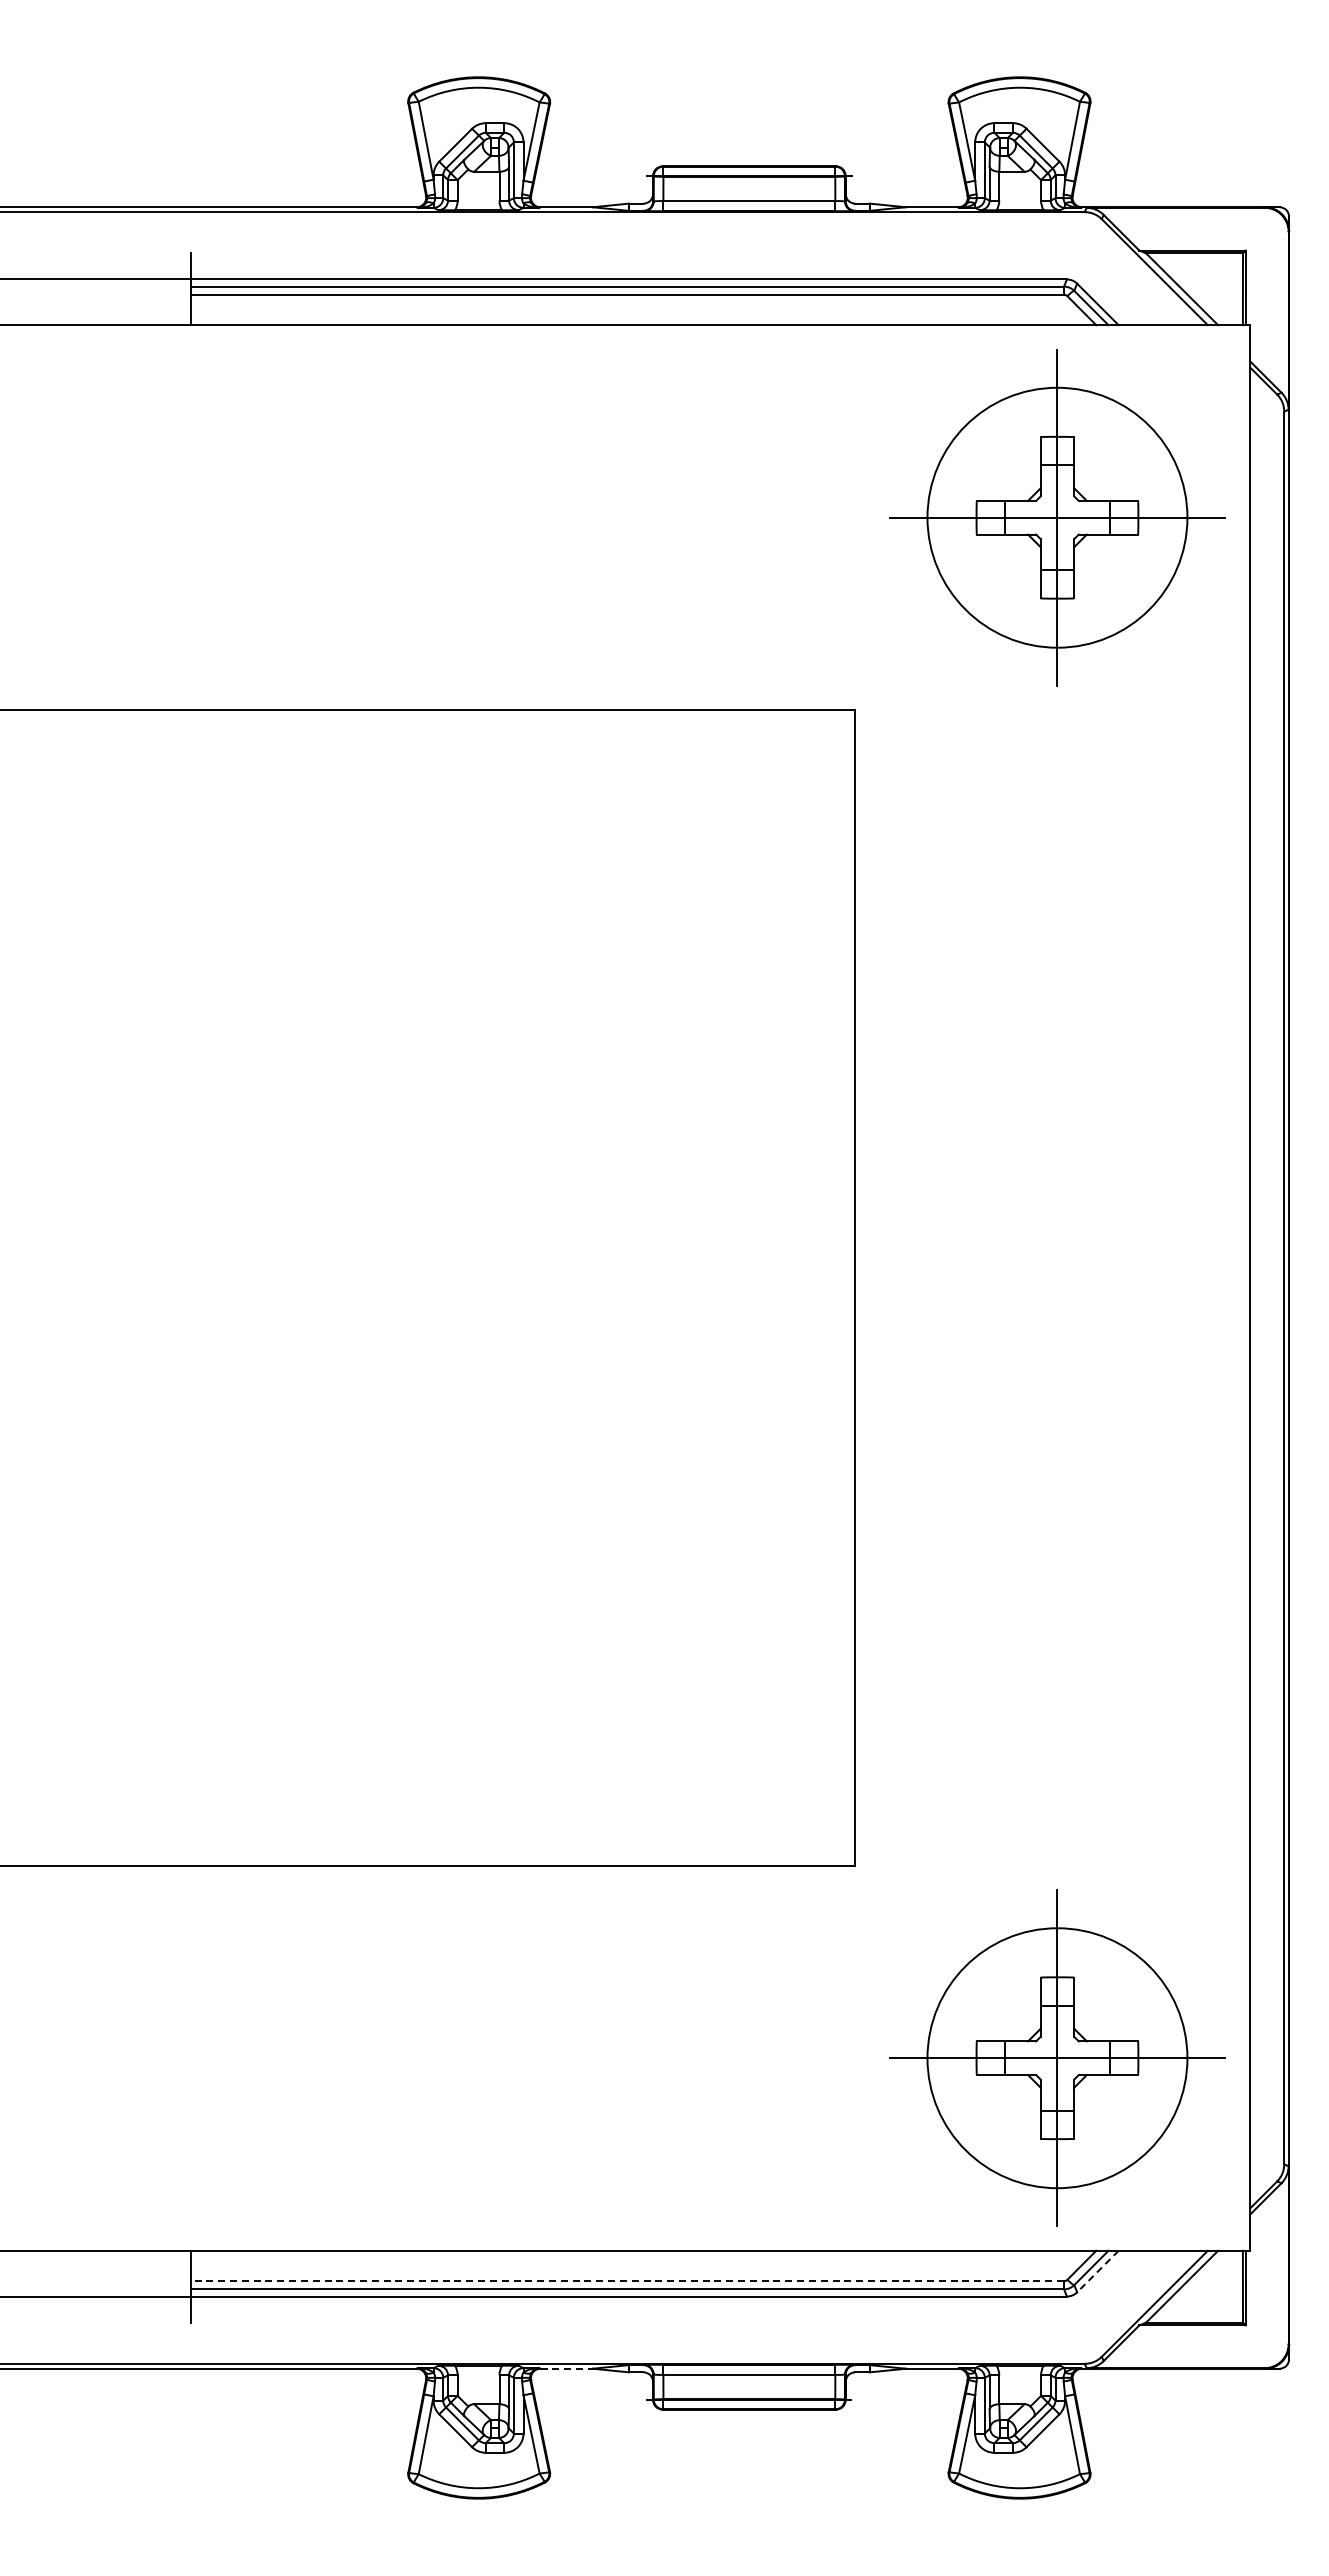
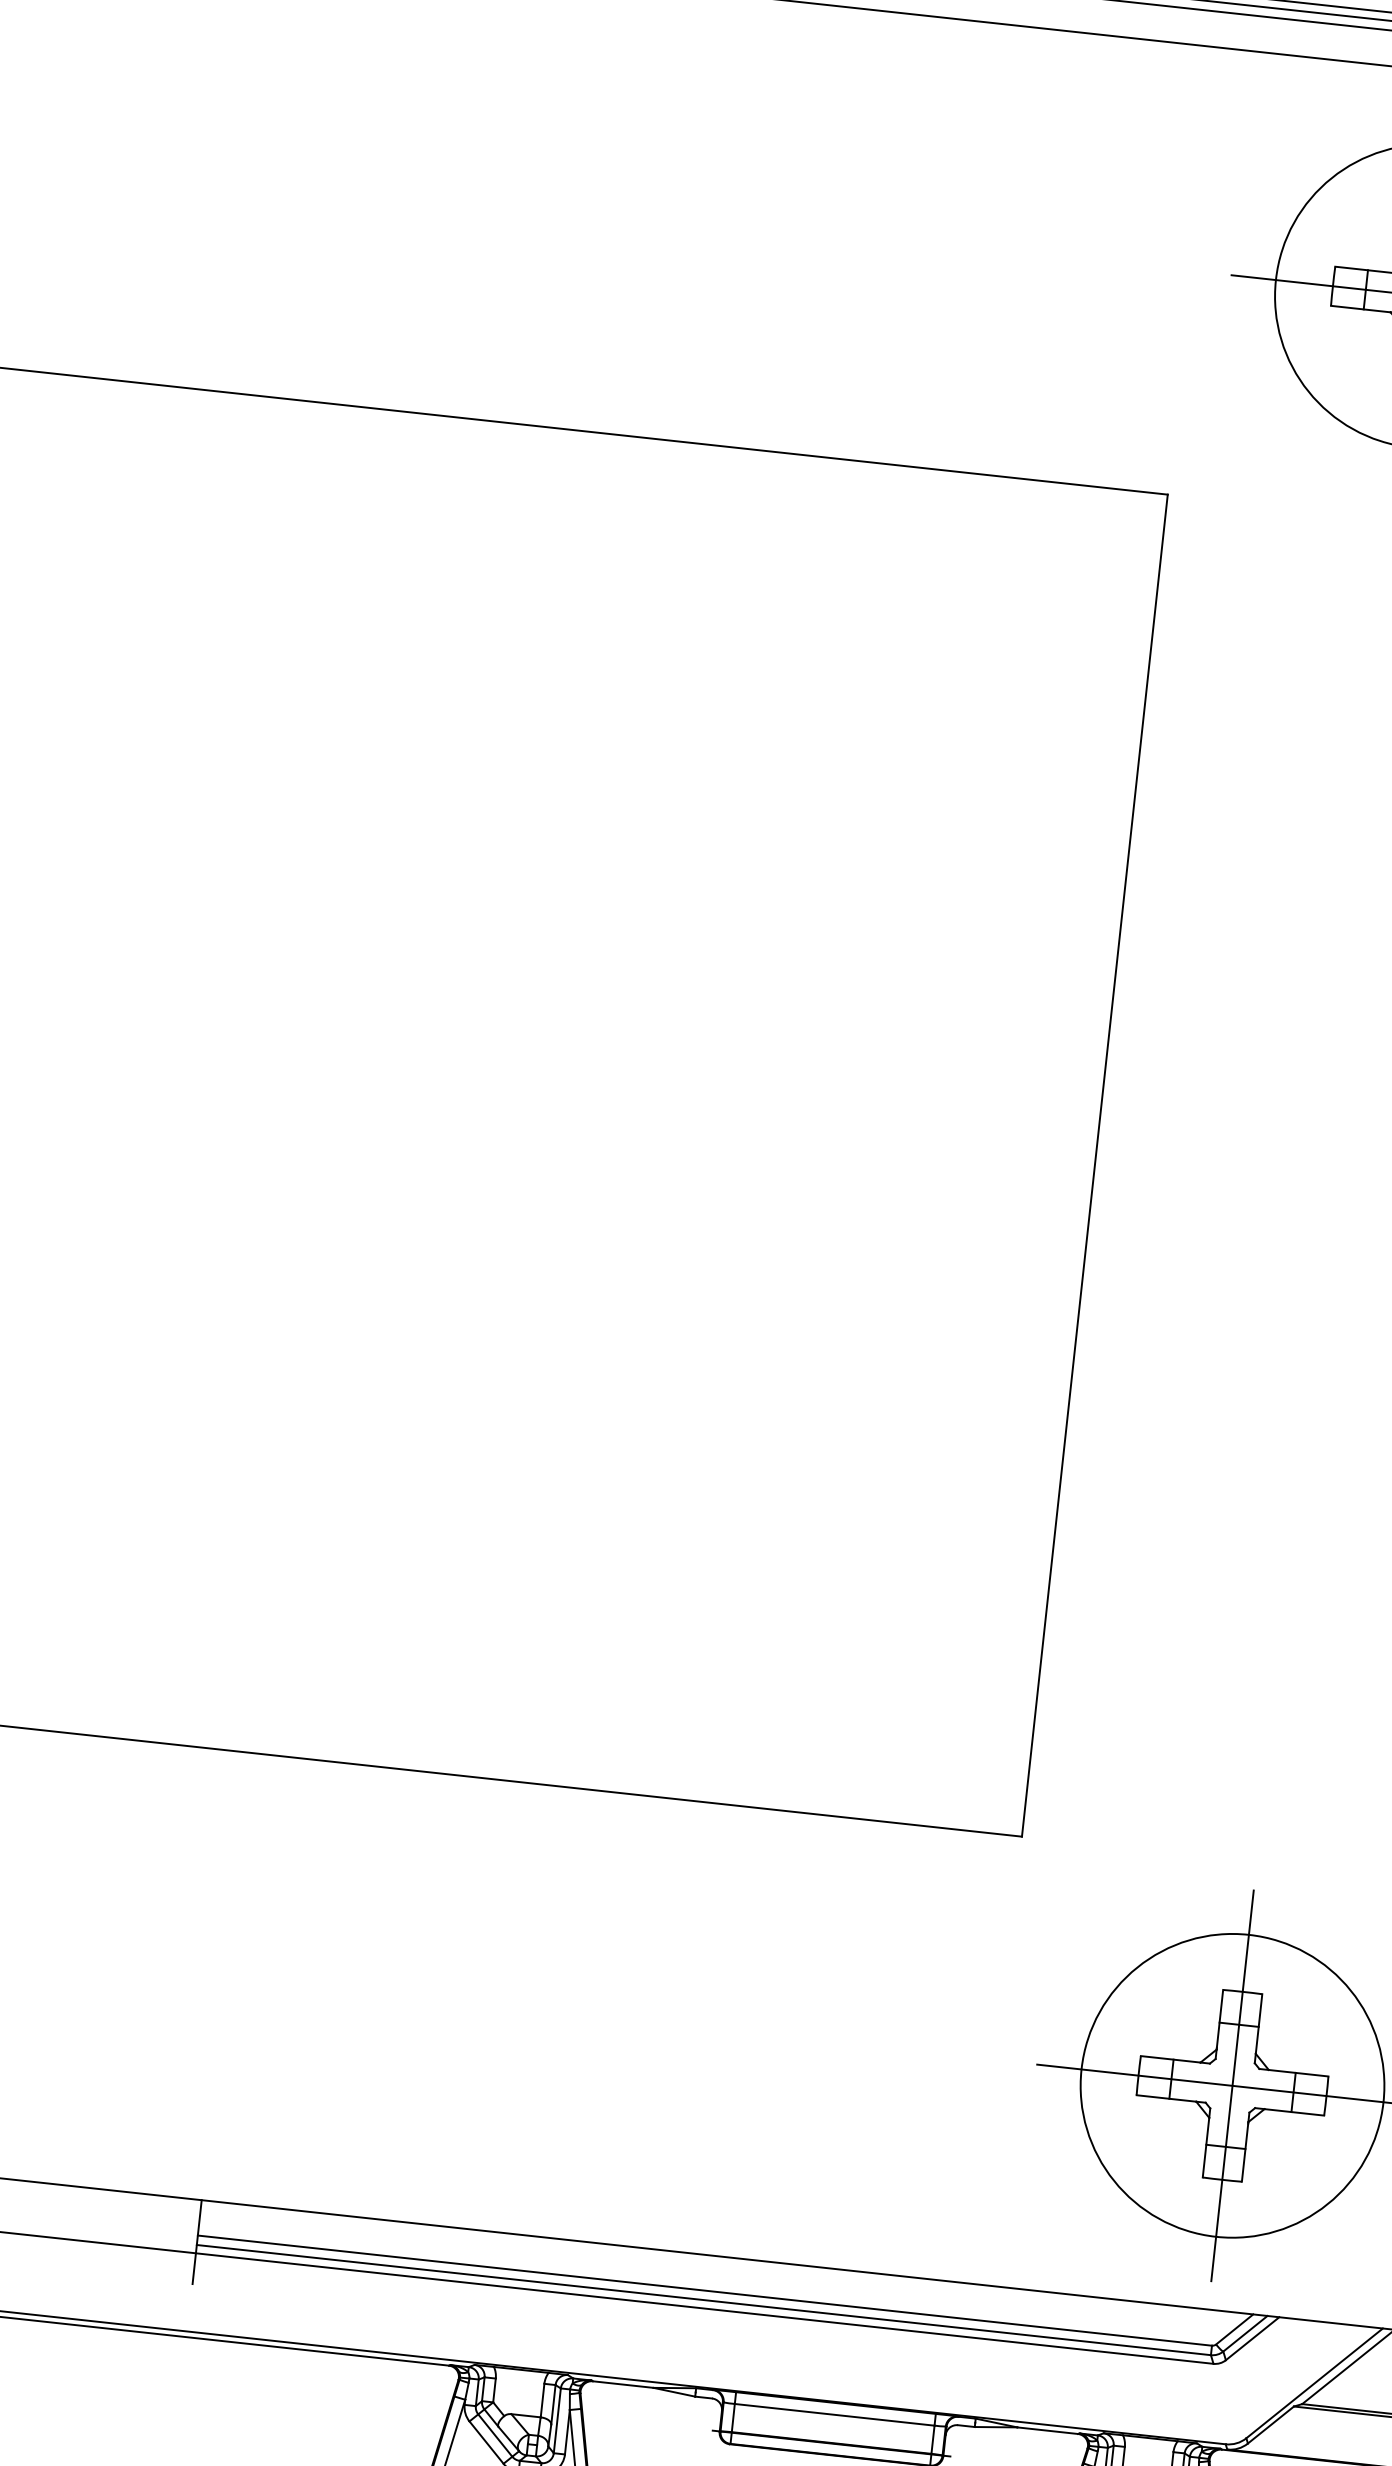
line: (1097, 2271) -> (1252, 2338), dashed -> solid
line: (627, 2281) -> (704, 2290), dashed -> solid
line: (567, 2368) -> (624, 2384), dashed -> solid

